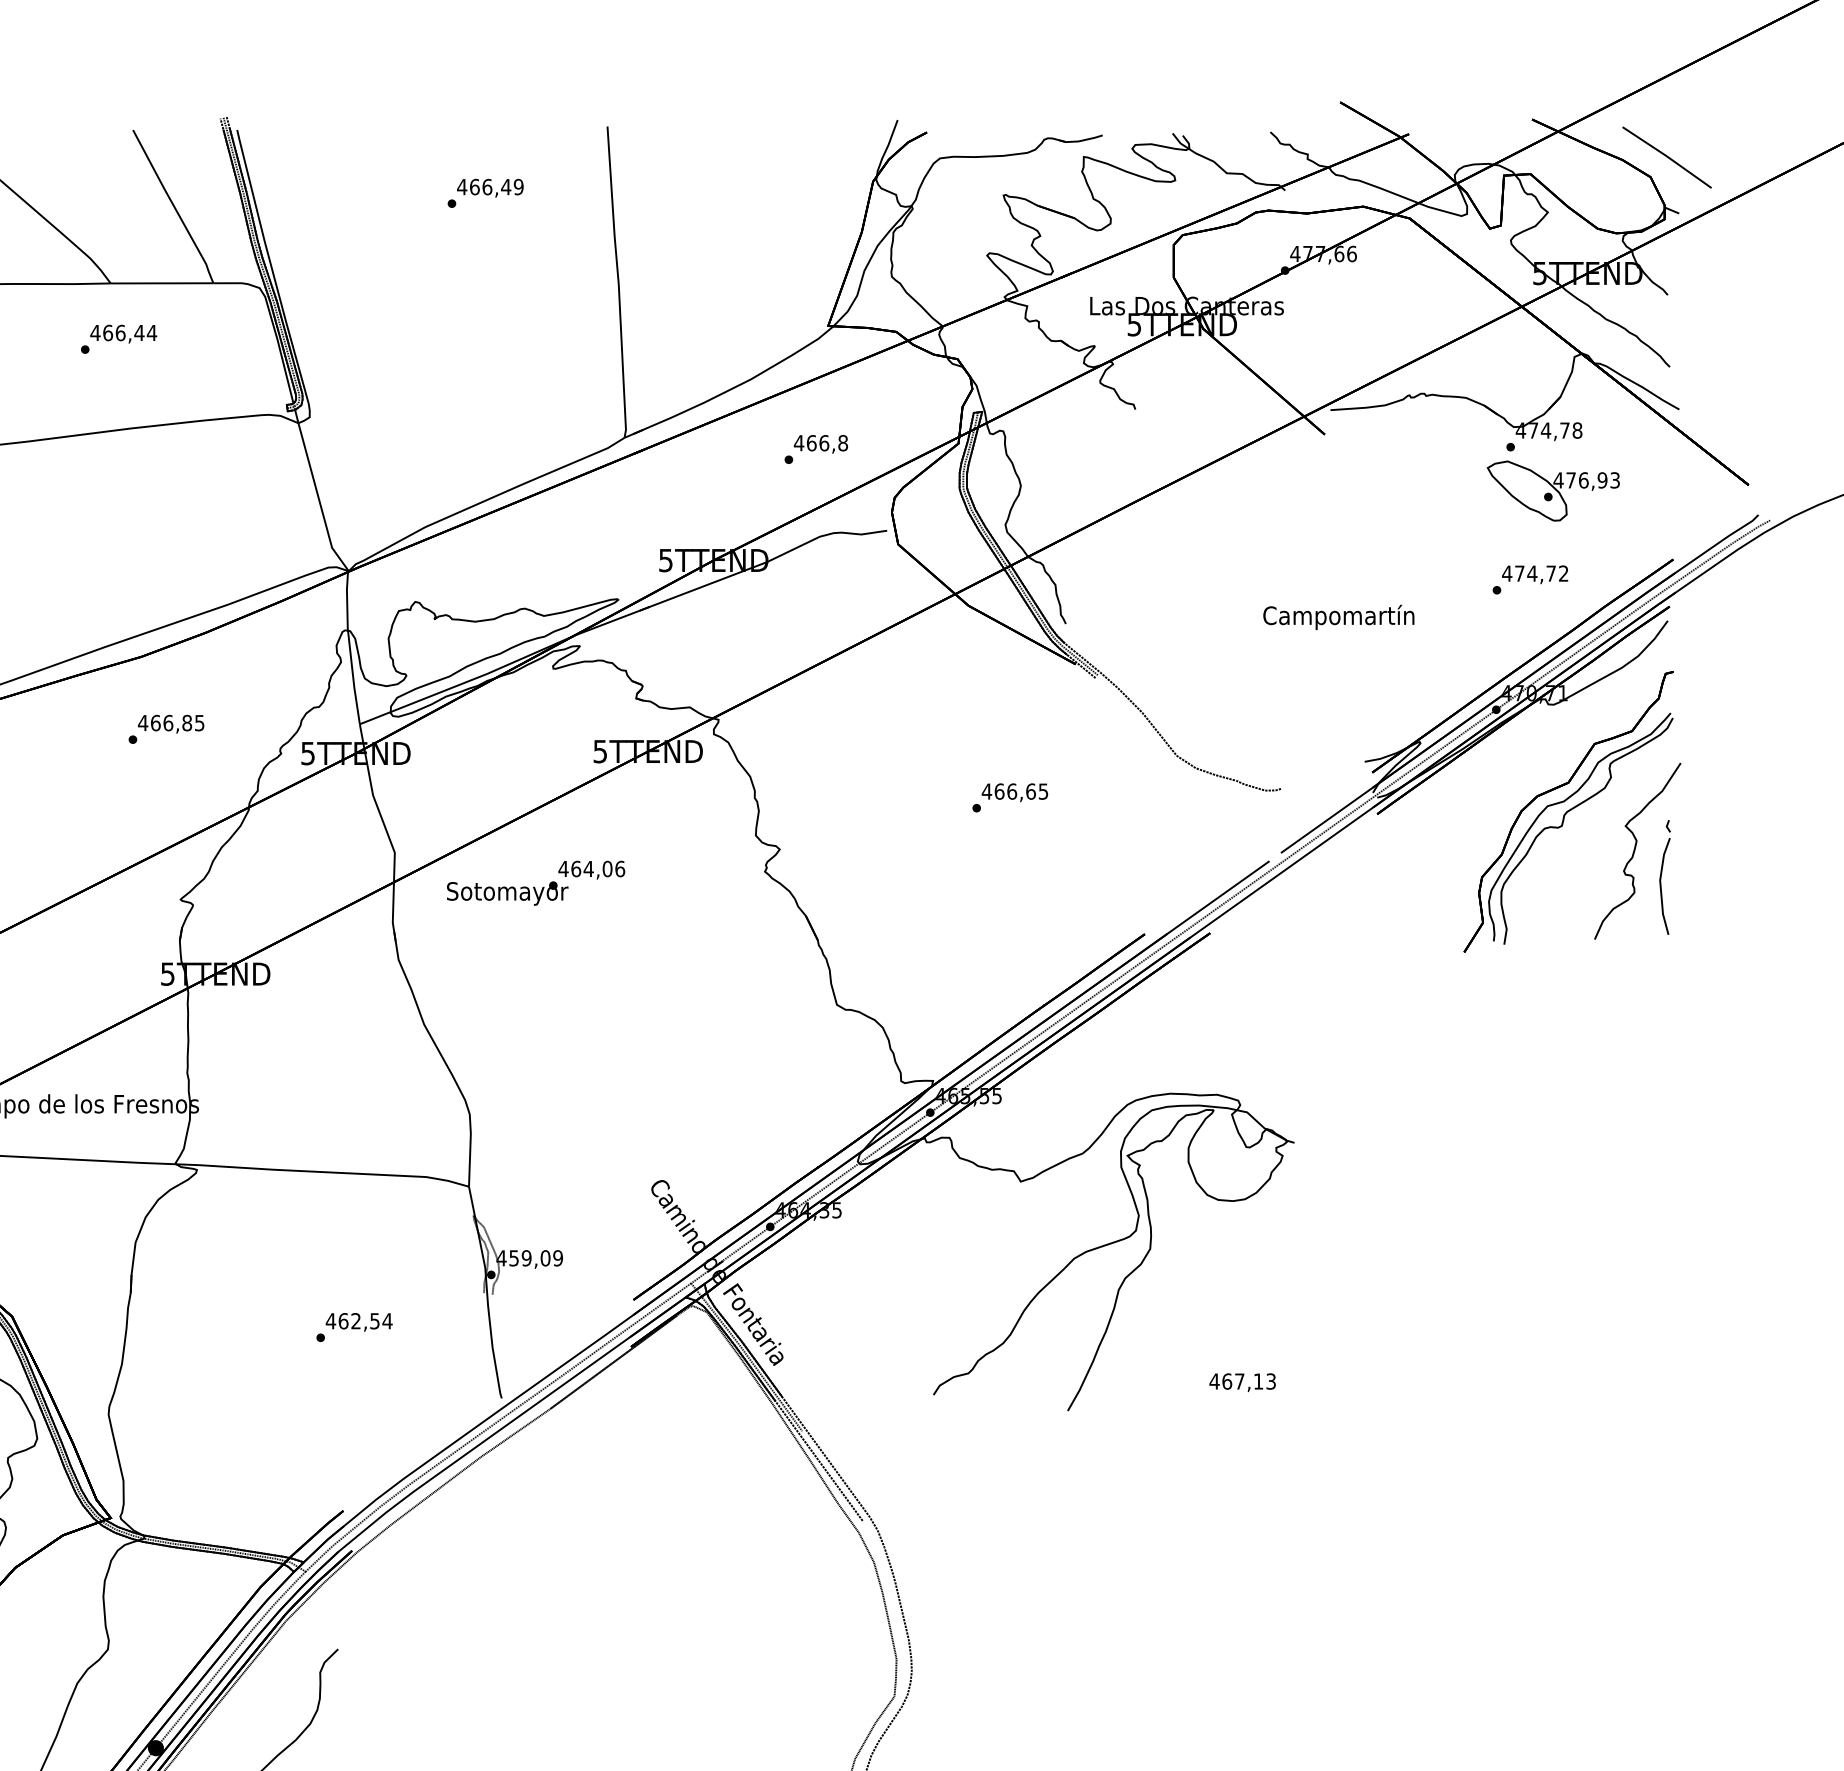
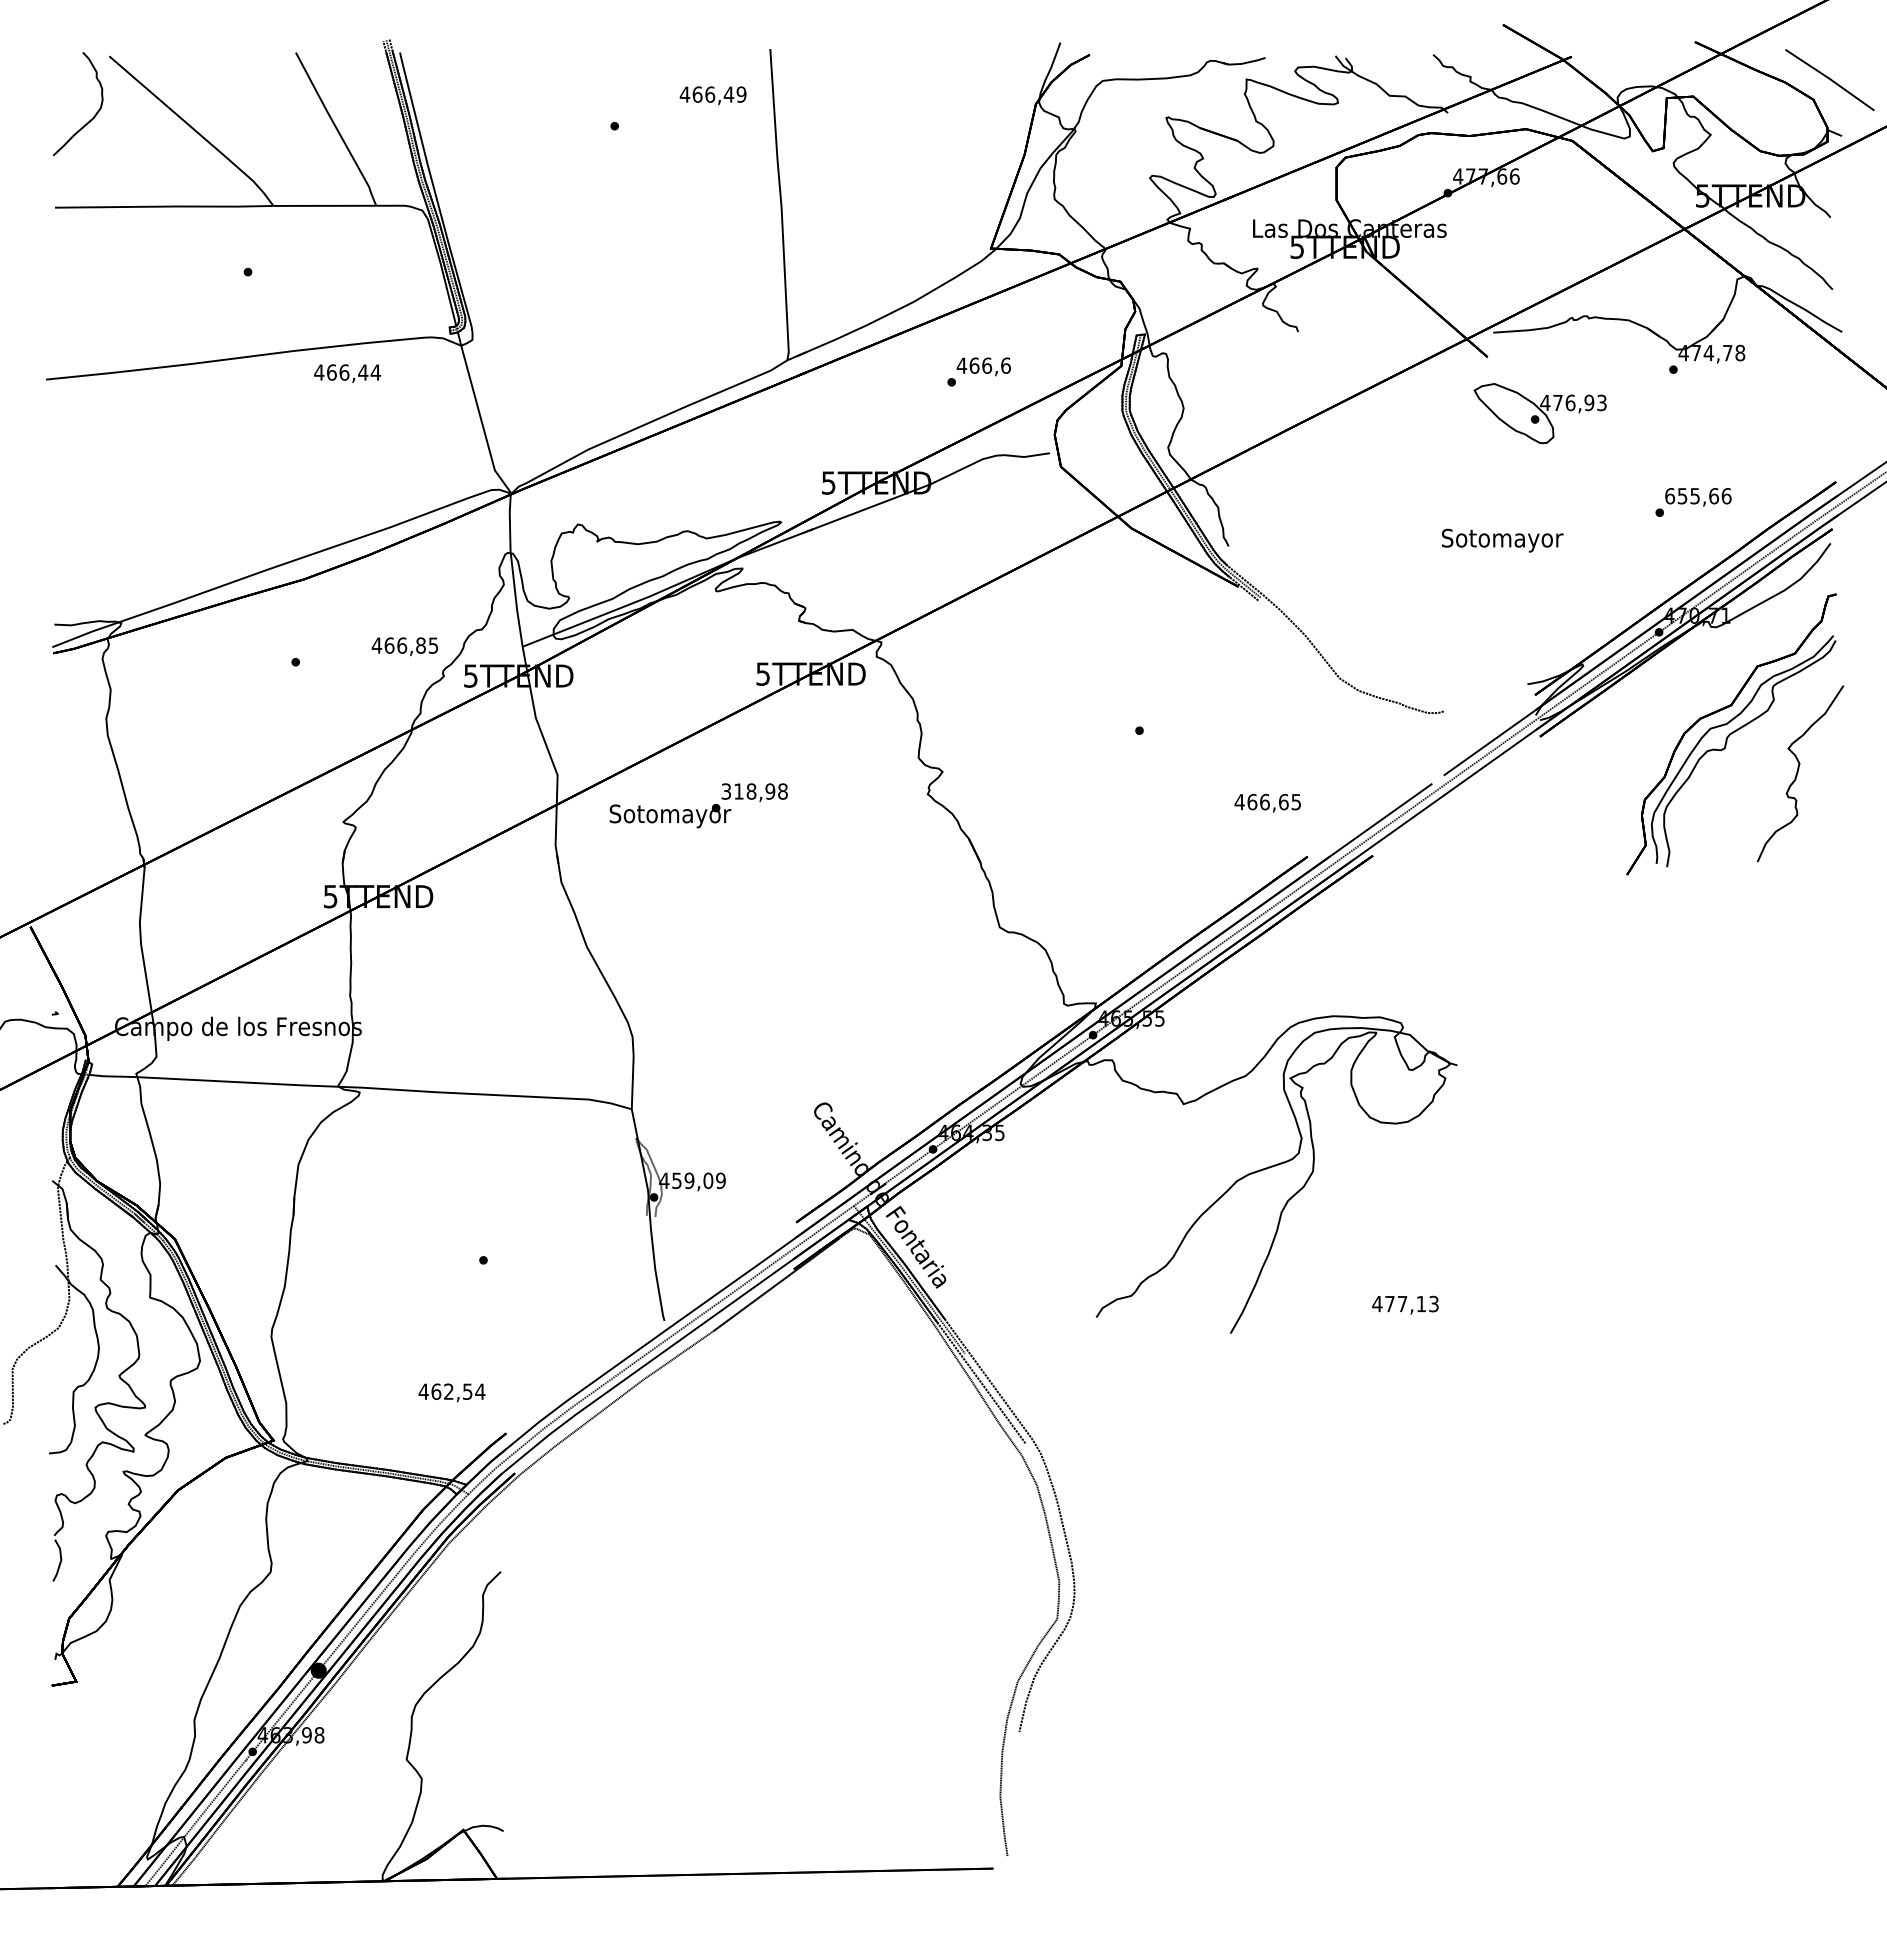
text: (489, 187) -> (712, 95), moved
text: (123, 333) -> (347, 373), moved
text: (842, 442) -> (1005, 365), 466,8 -> 466,6
part: (1552, 490) -> (1539, 413), moved
text: (1534, 573) -> (1697, 496), 474,72 -> 655,66
text: (1338, 616) -> (1501, 539), Campomartín -> Sotomayor
text: (170, 723) -> (404, 646), moved
text: (1014, 791) -> (1267, 802), moved
text: (591, 868) -> (754, 791), 464,06 -> 318,98
part: (1664, 876) -> (1827, 799), removed
text: (358, 1321) -> (451, 1392), moved
text: (1226, 1380) -> (1389, 1303), 467,13 -> 477,13

